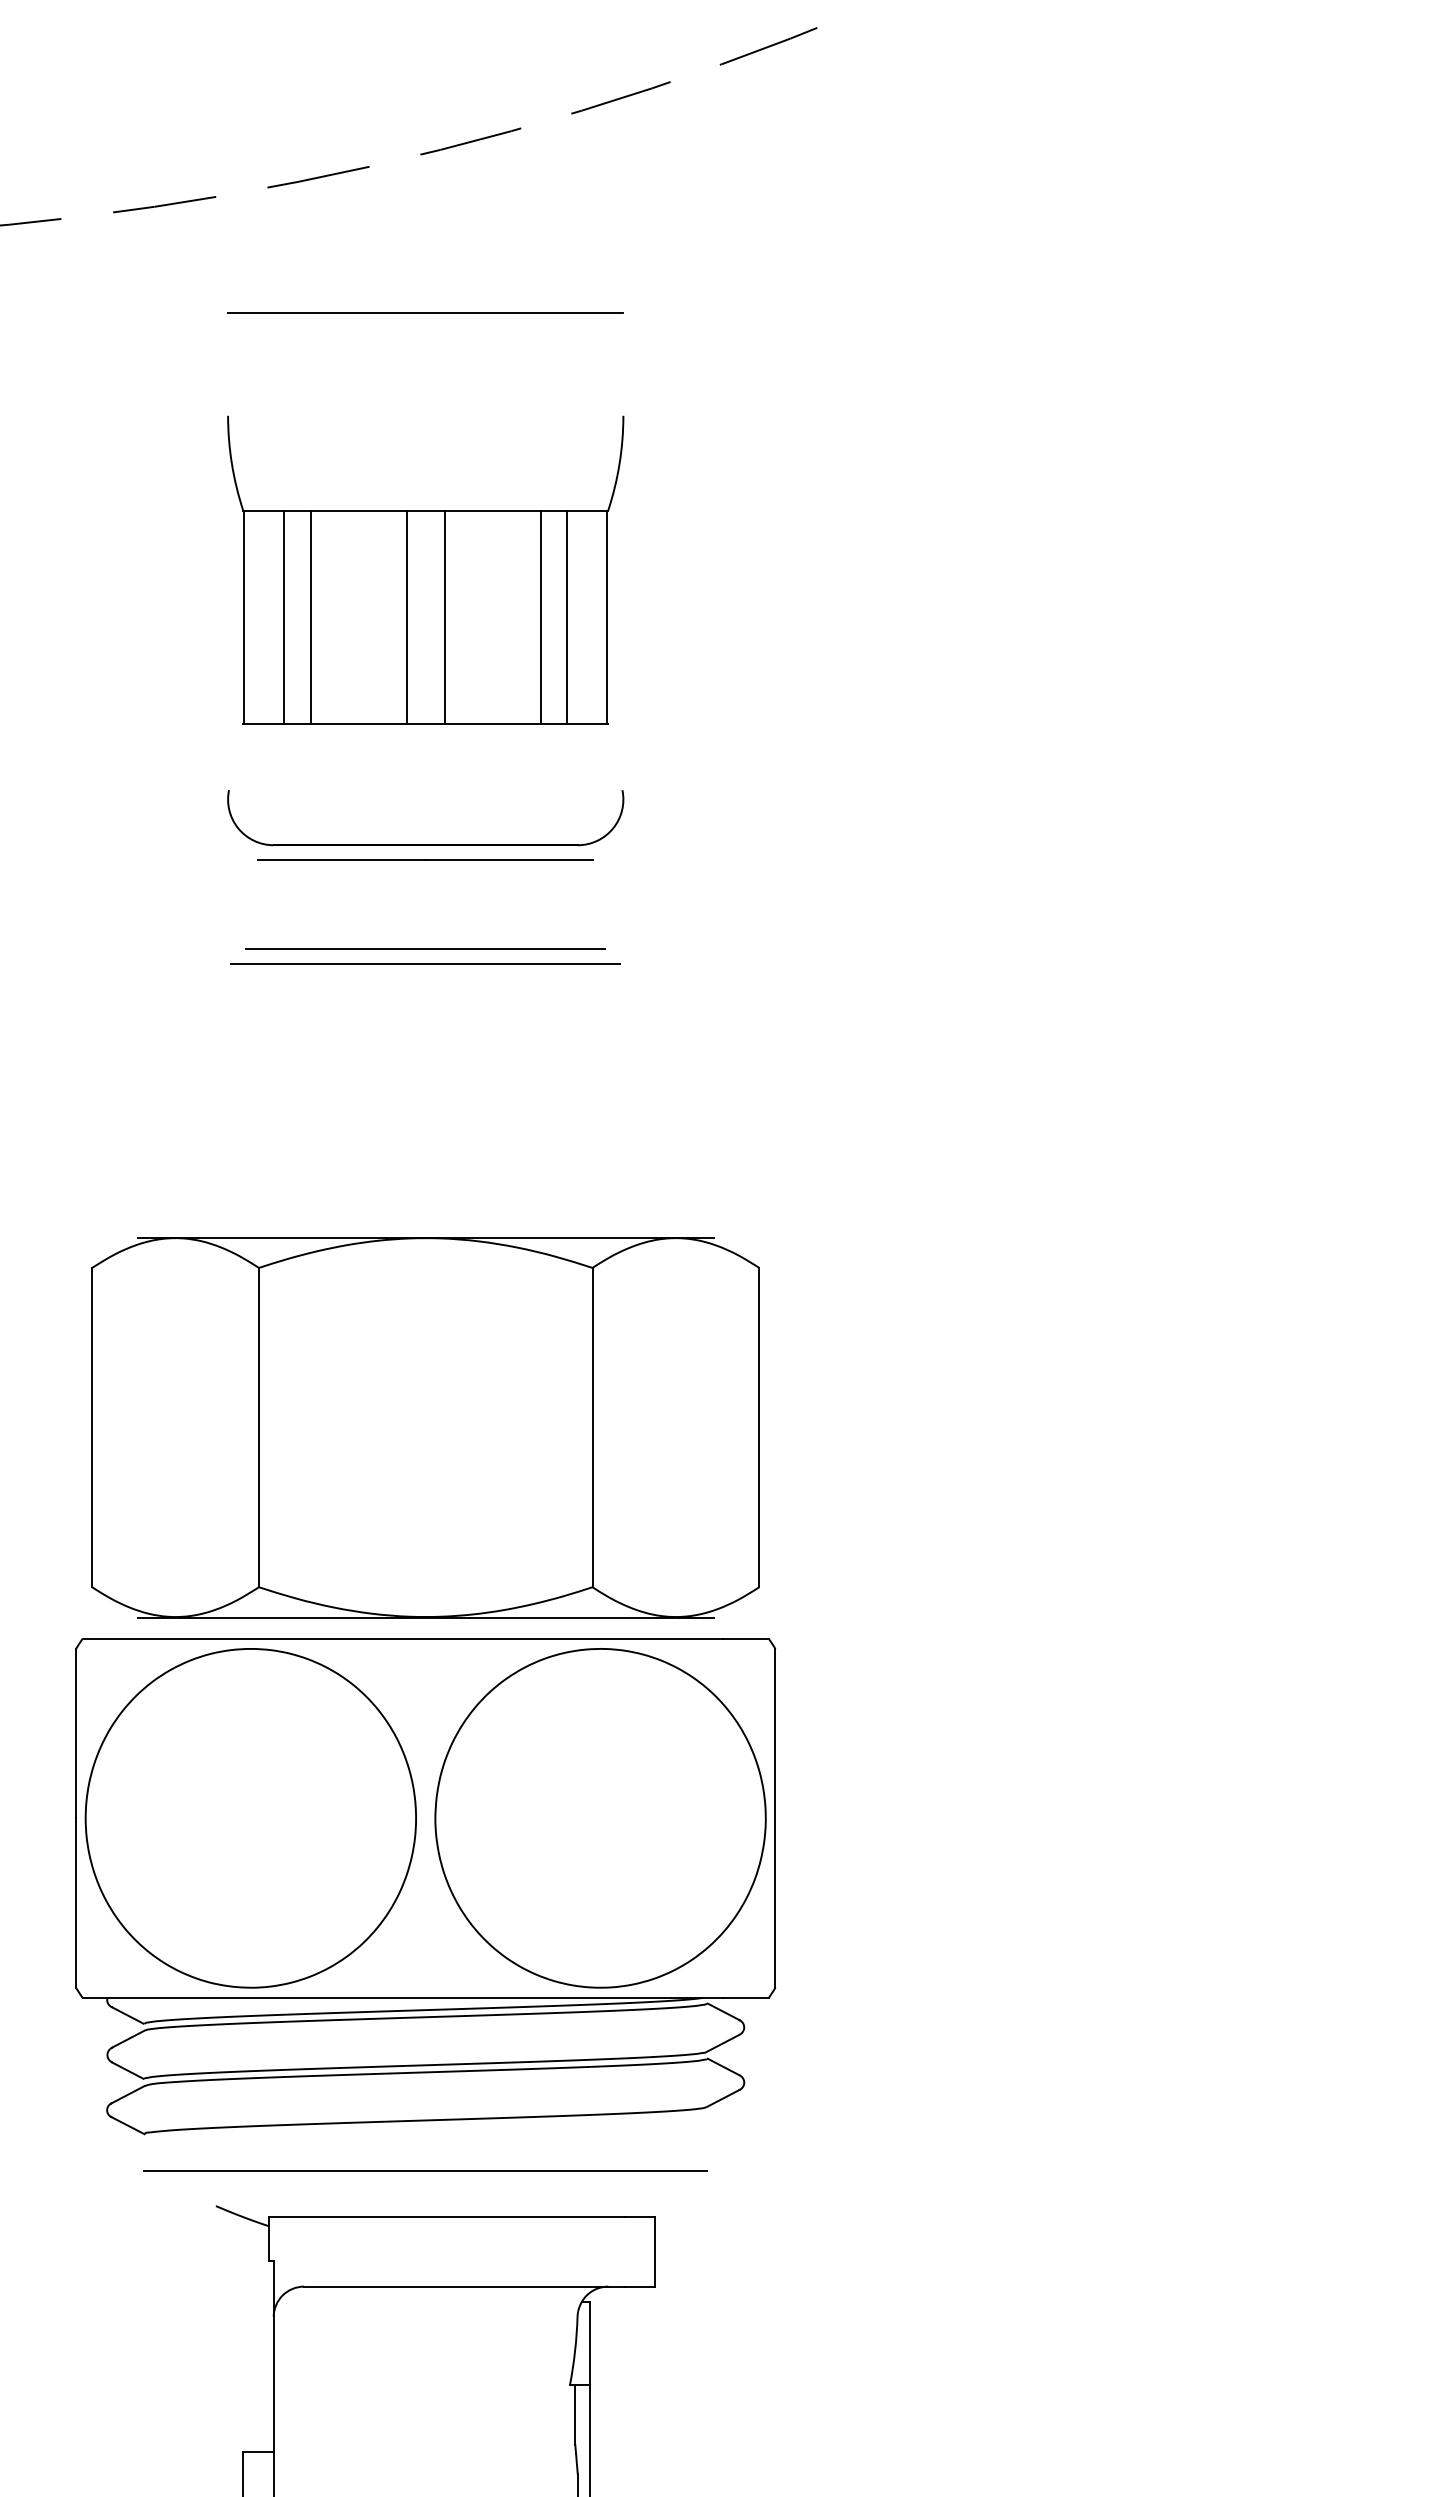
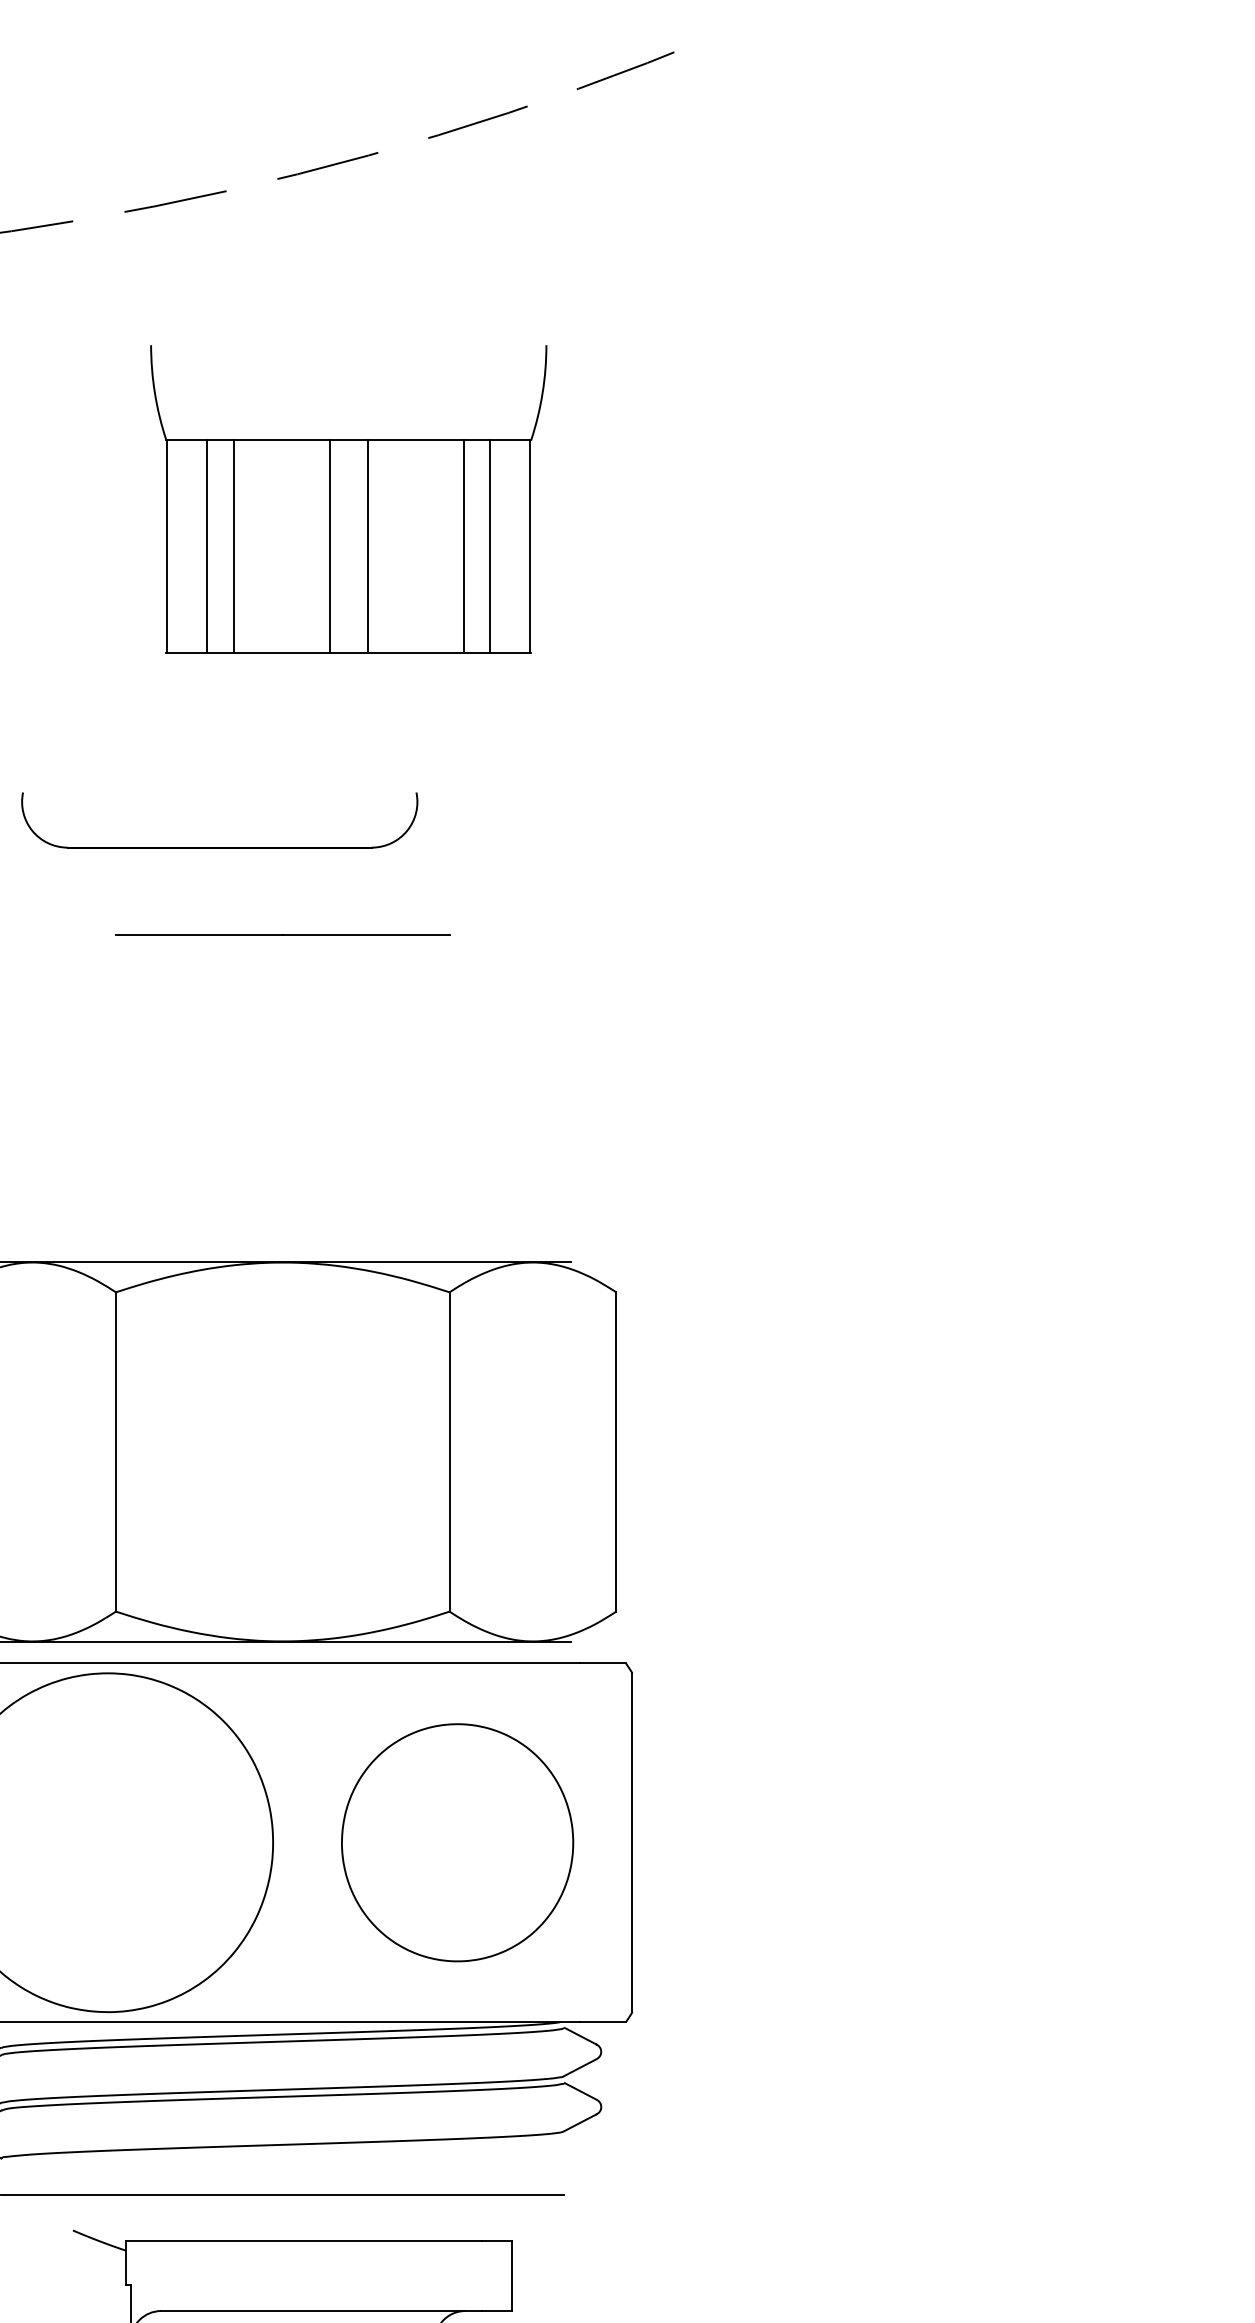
line: (425, 313) -> (282, 337), removed
part: (425, 569) -> (348, 498), moved
part: (425, 844) -> (219, 846), moved
line: (425, 859) -> (282, 933), moved
line: (425, 948) -> (282, 972), removed
line: (425, 963) -> (282, 987), removed
part: (600, 1818) -> (457, 1842), size x0.7

